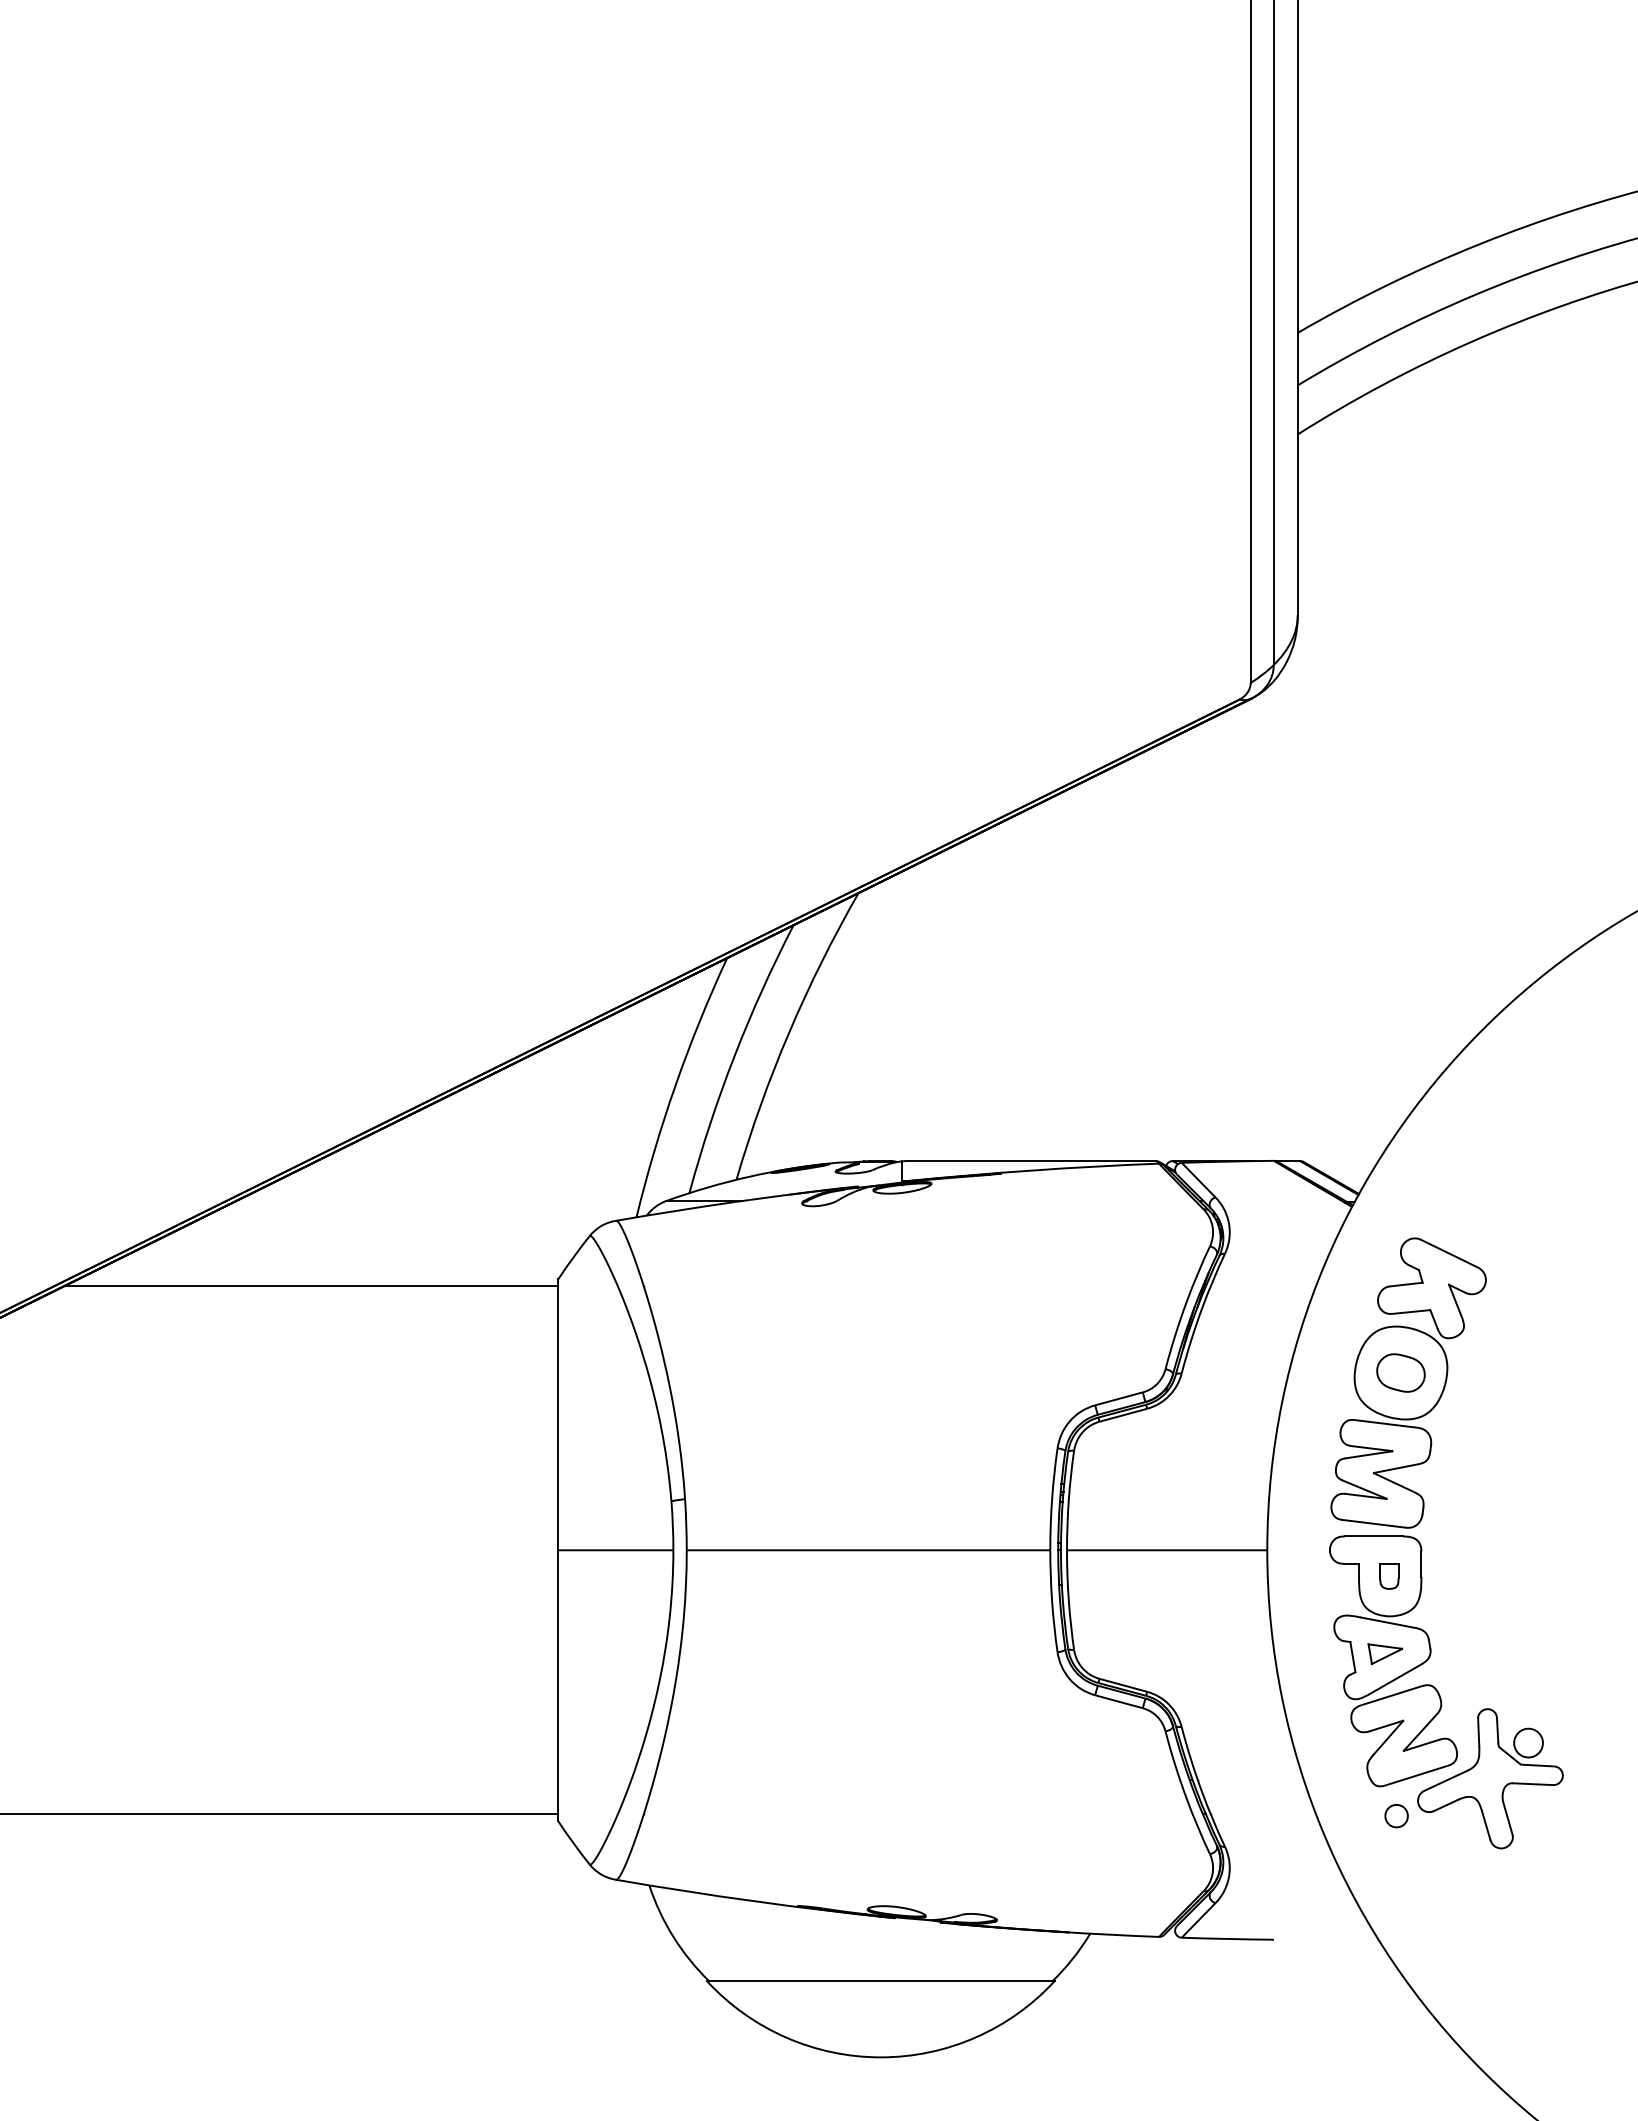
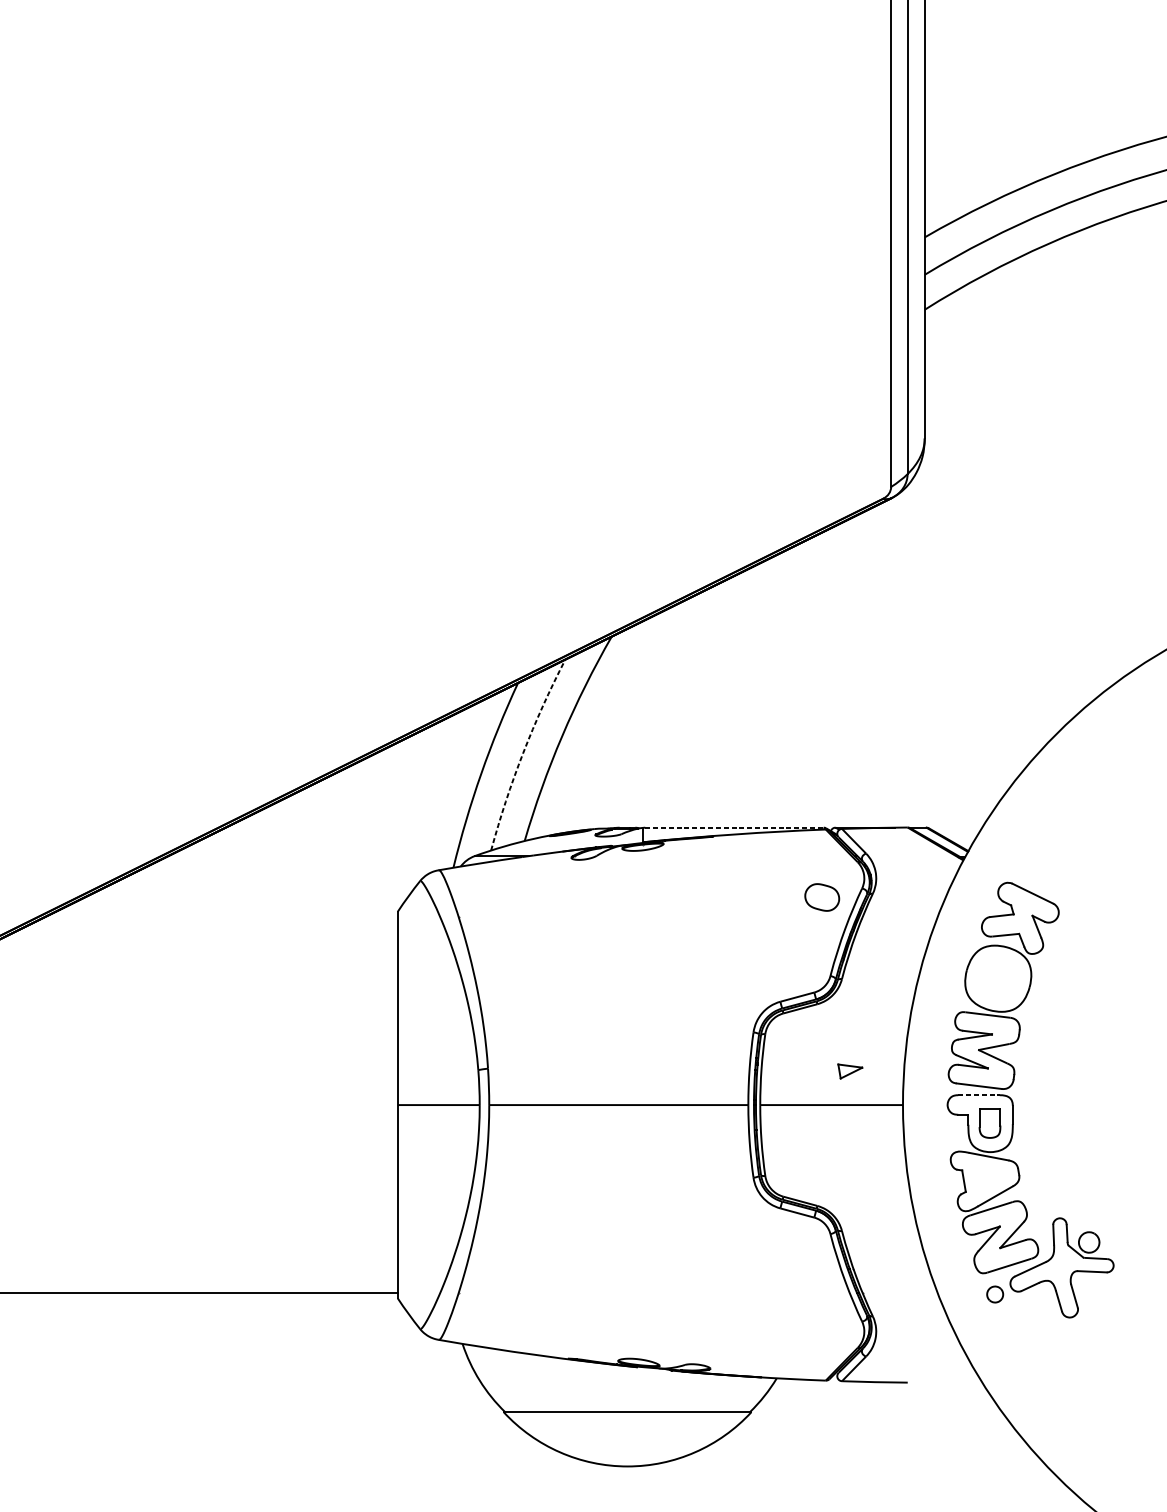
arc: (734, 1056) -> (523, 753), solid -> dashed
line: (1031, 1161) -> (734, 827), solid -> dashed
line: (311, 1286) -> (221, 917), removed
part: (1400, 1372) -> (821, 897), moved
line: (1374, 1536) -> (979, 1095), solid -> dashed
part: (1389, 1576) -> (990, 1123), size x1.6
part: (1385, 1654) -> (850, 1071), moved

